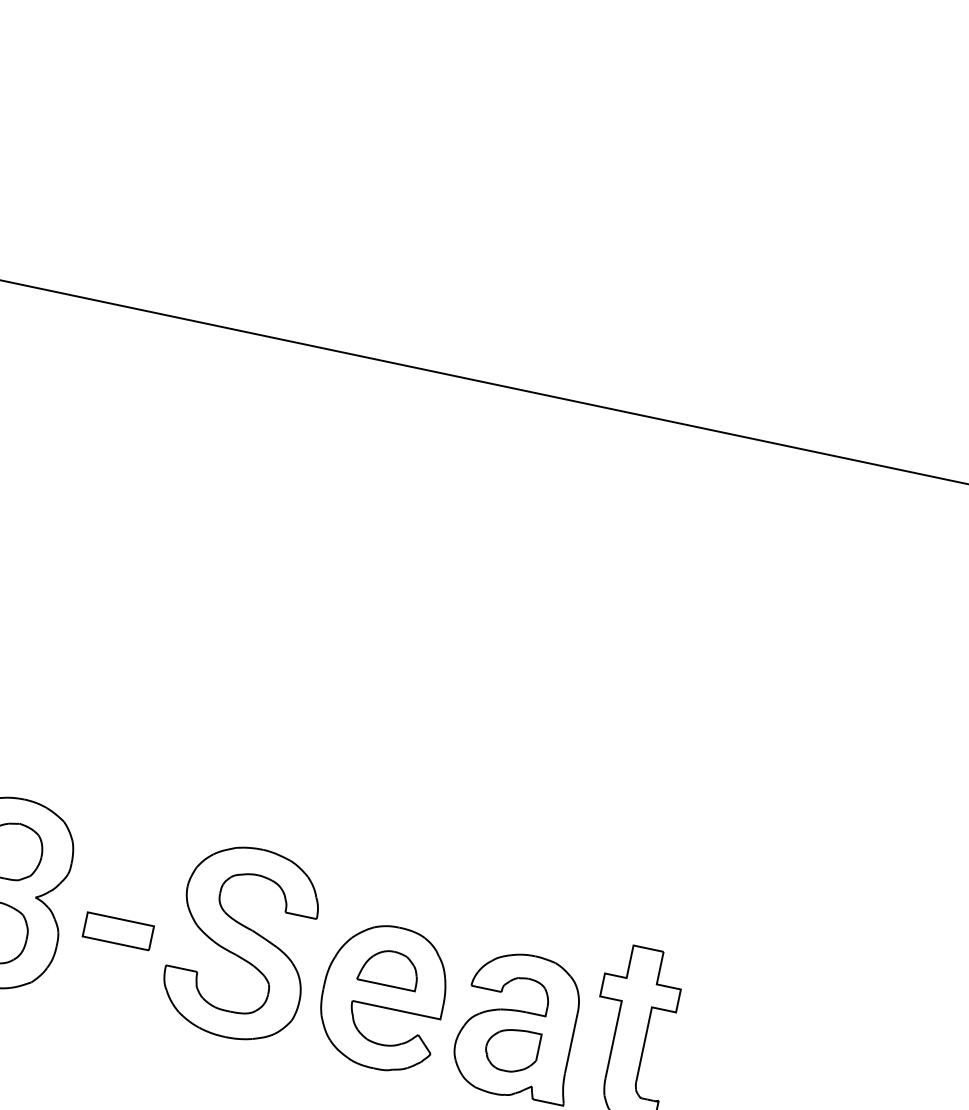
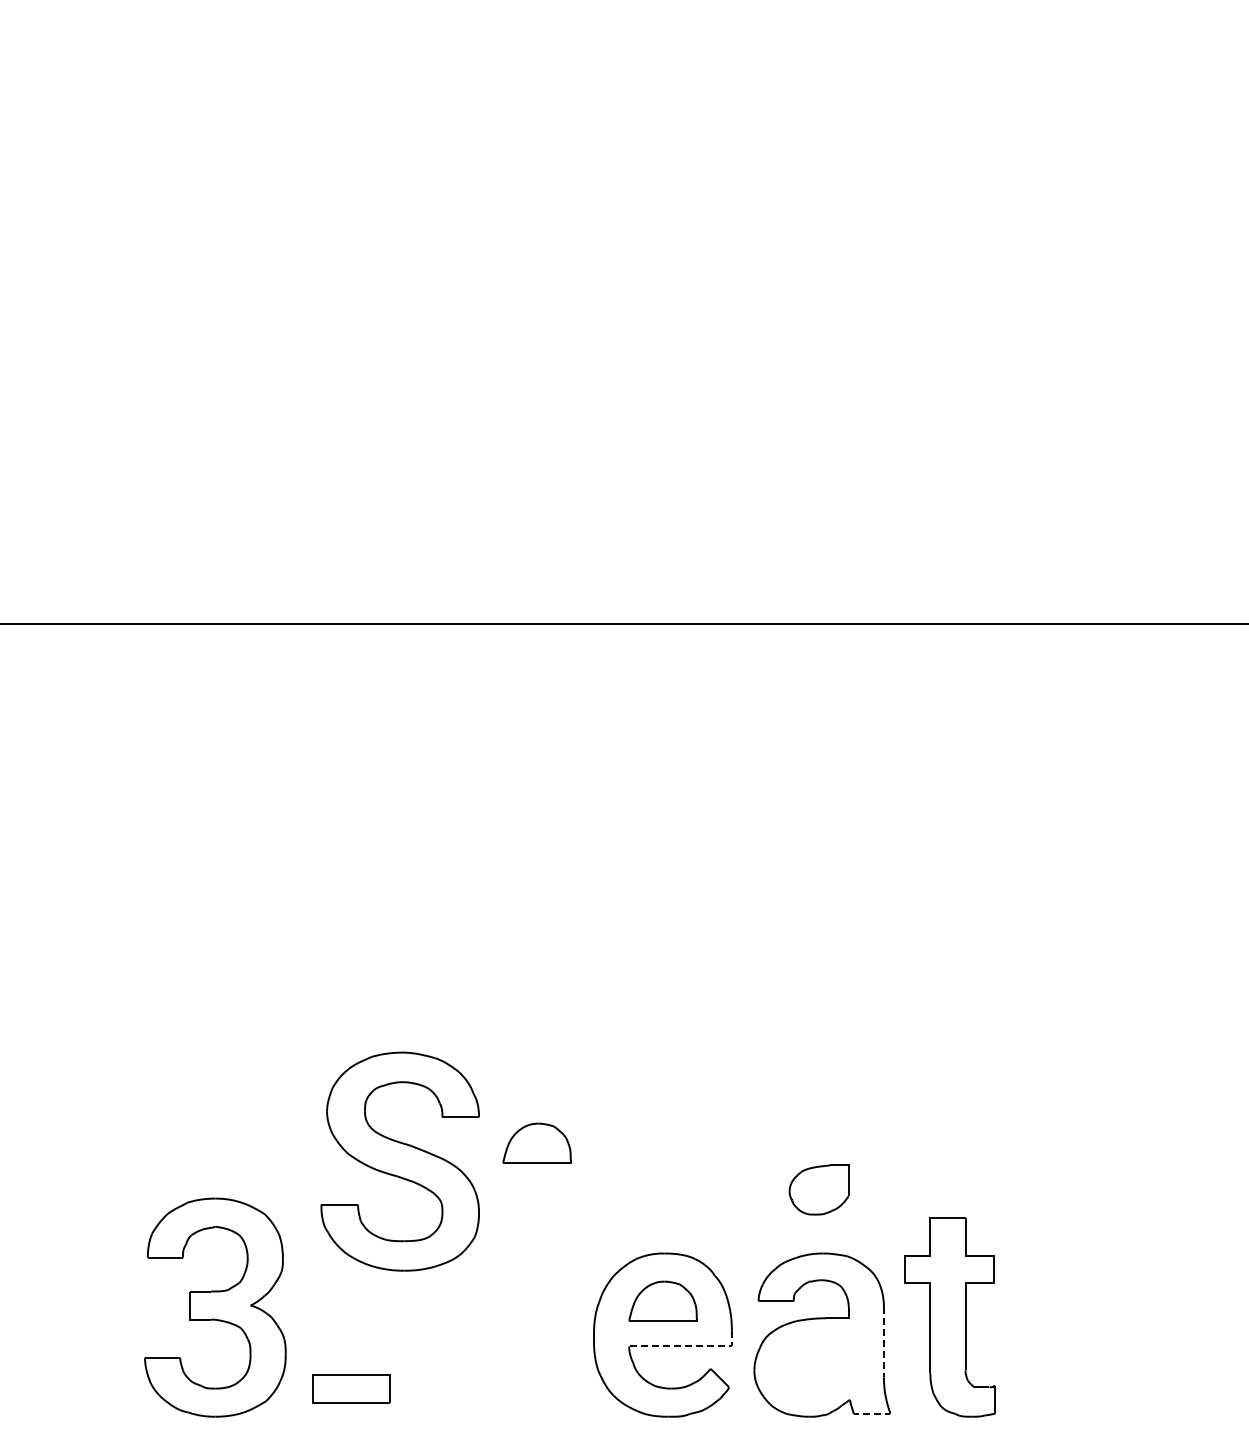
part: (309, 809) -> (536, 1142), added
part: (118, 931) -> (351, 1388), moved
part: (240, 942) -> (399, 1161), moved
line: (404, 1011) -> (689, 1346), solid -> dashed
line: (570, 1043) -> (883, 1342), solid -> dashed
part: (511, 1049) -> (818, 1189), moved
line: (549, 1102) -> (873, 1413), solid -> dashed

